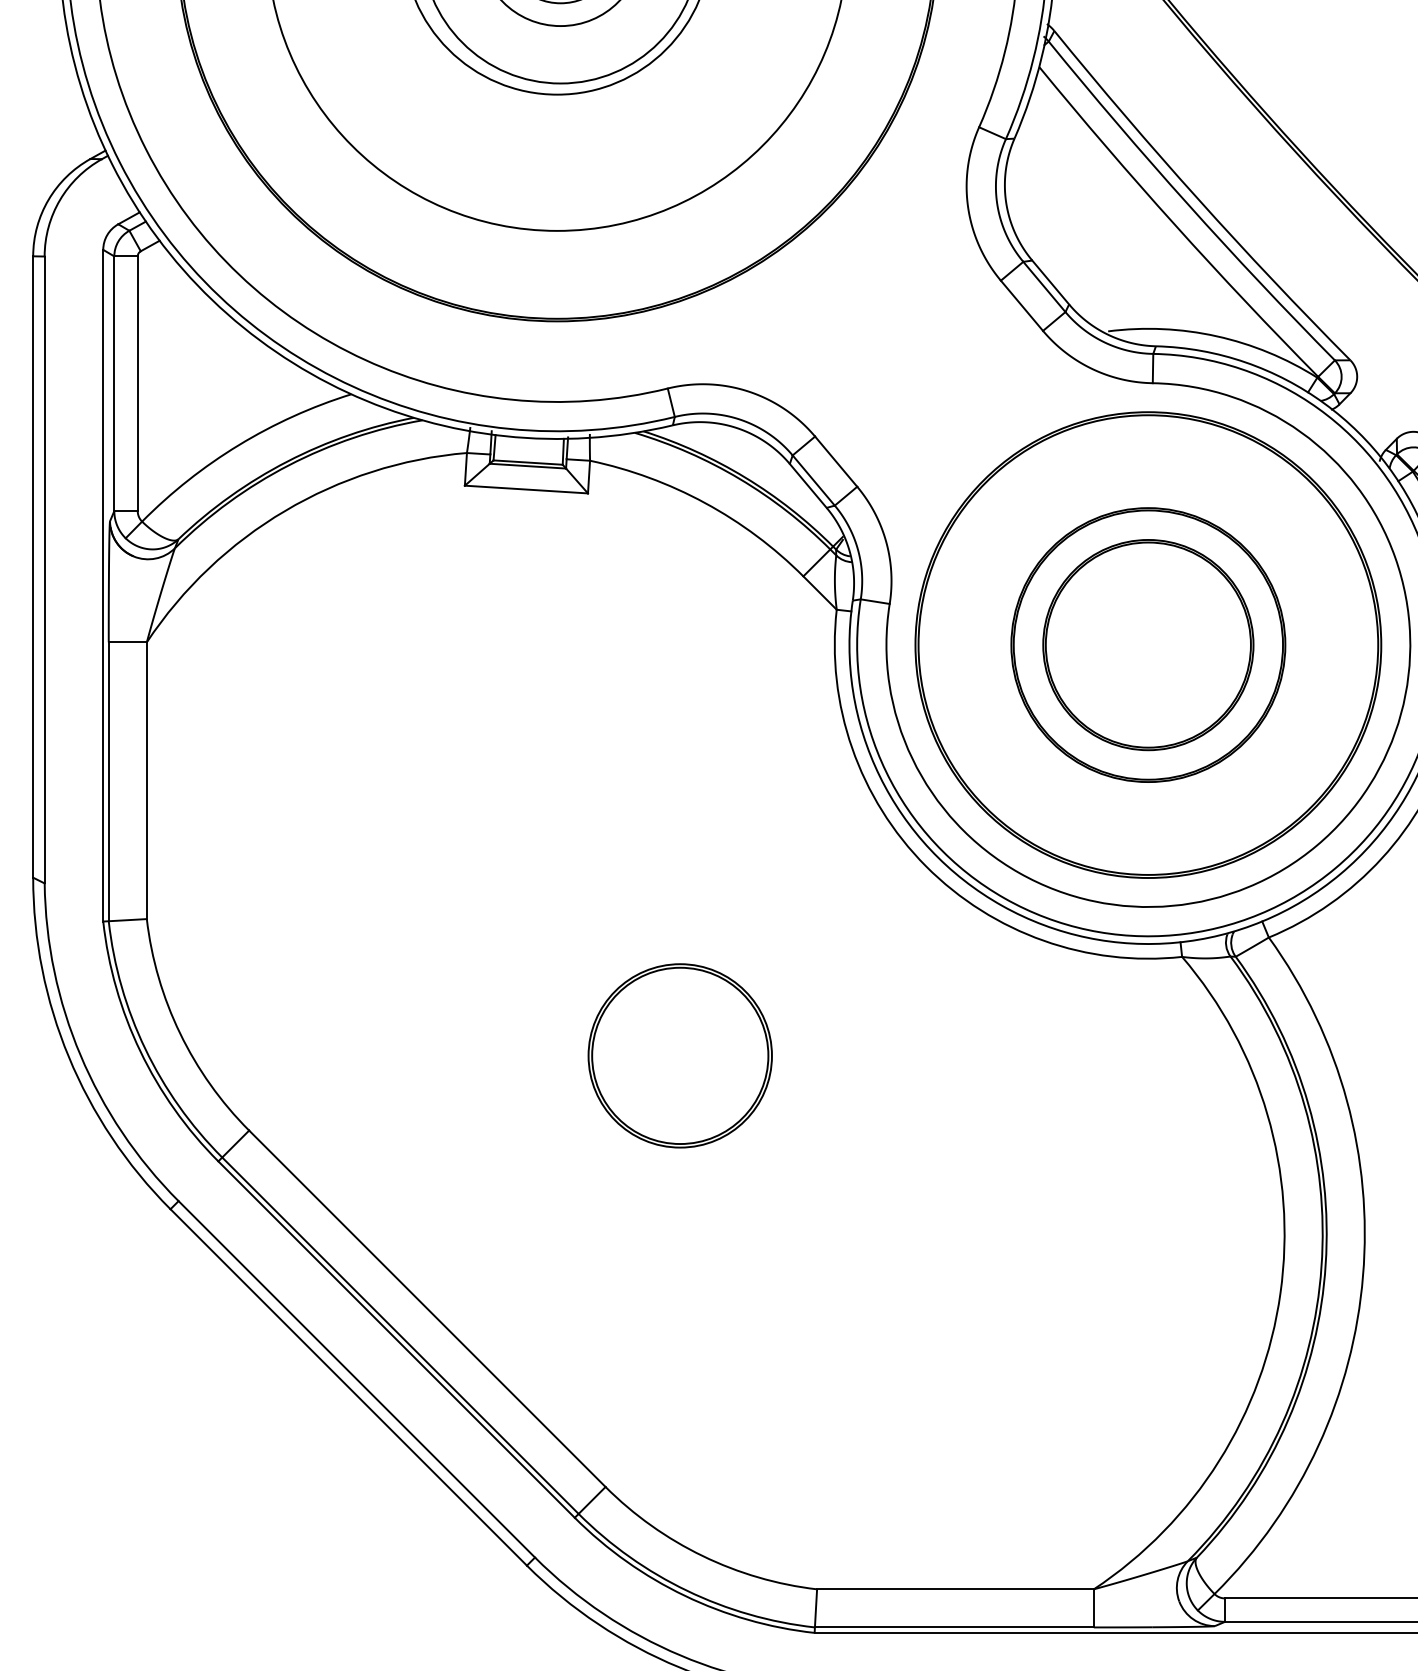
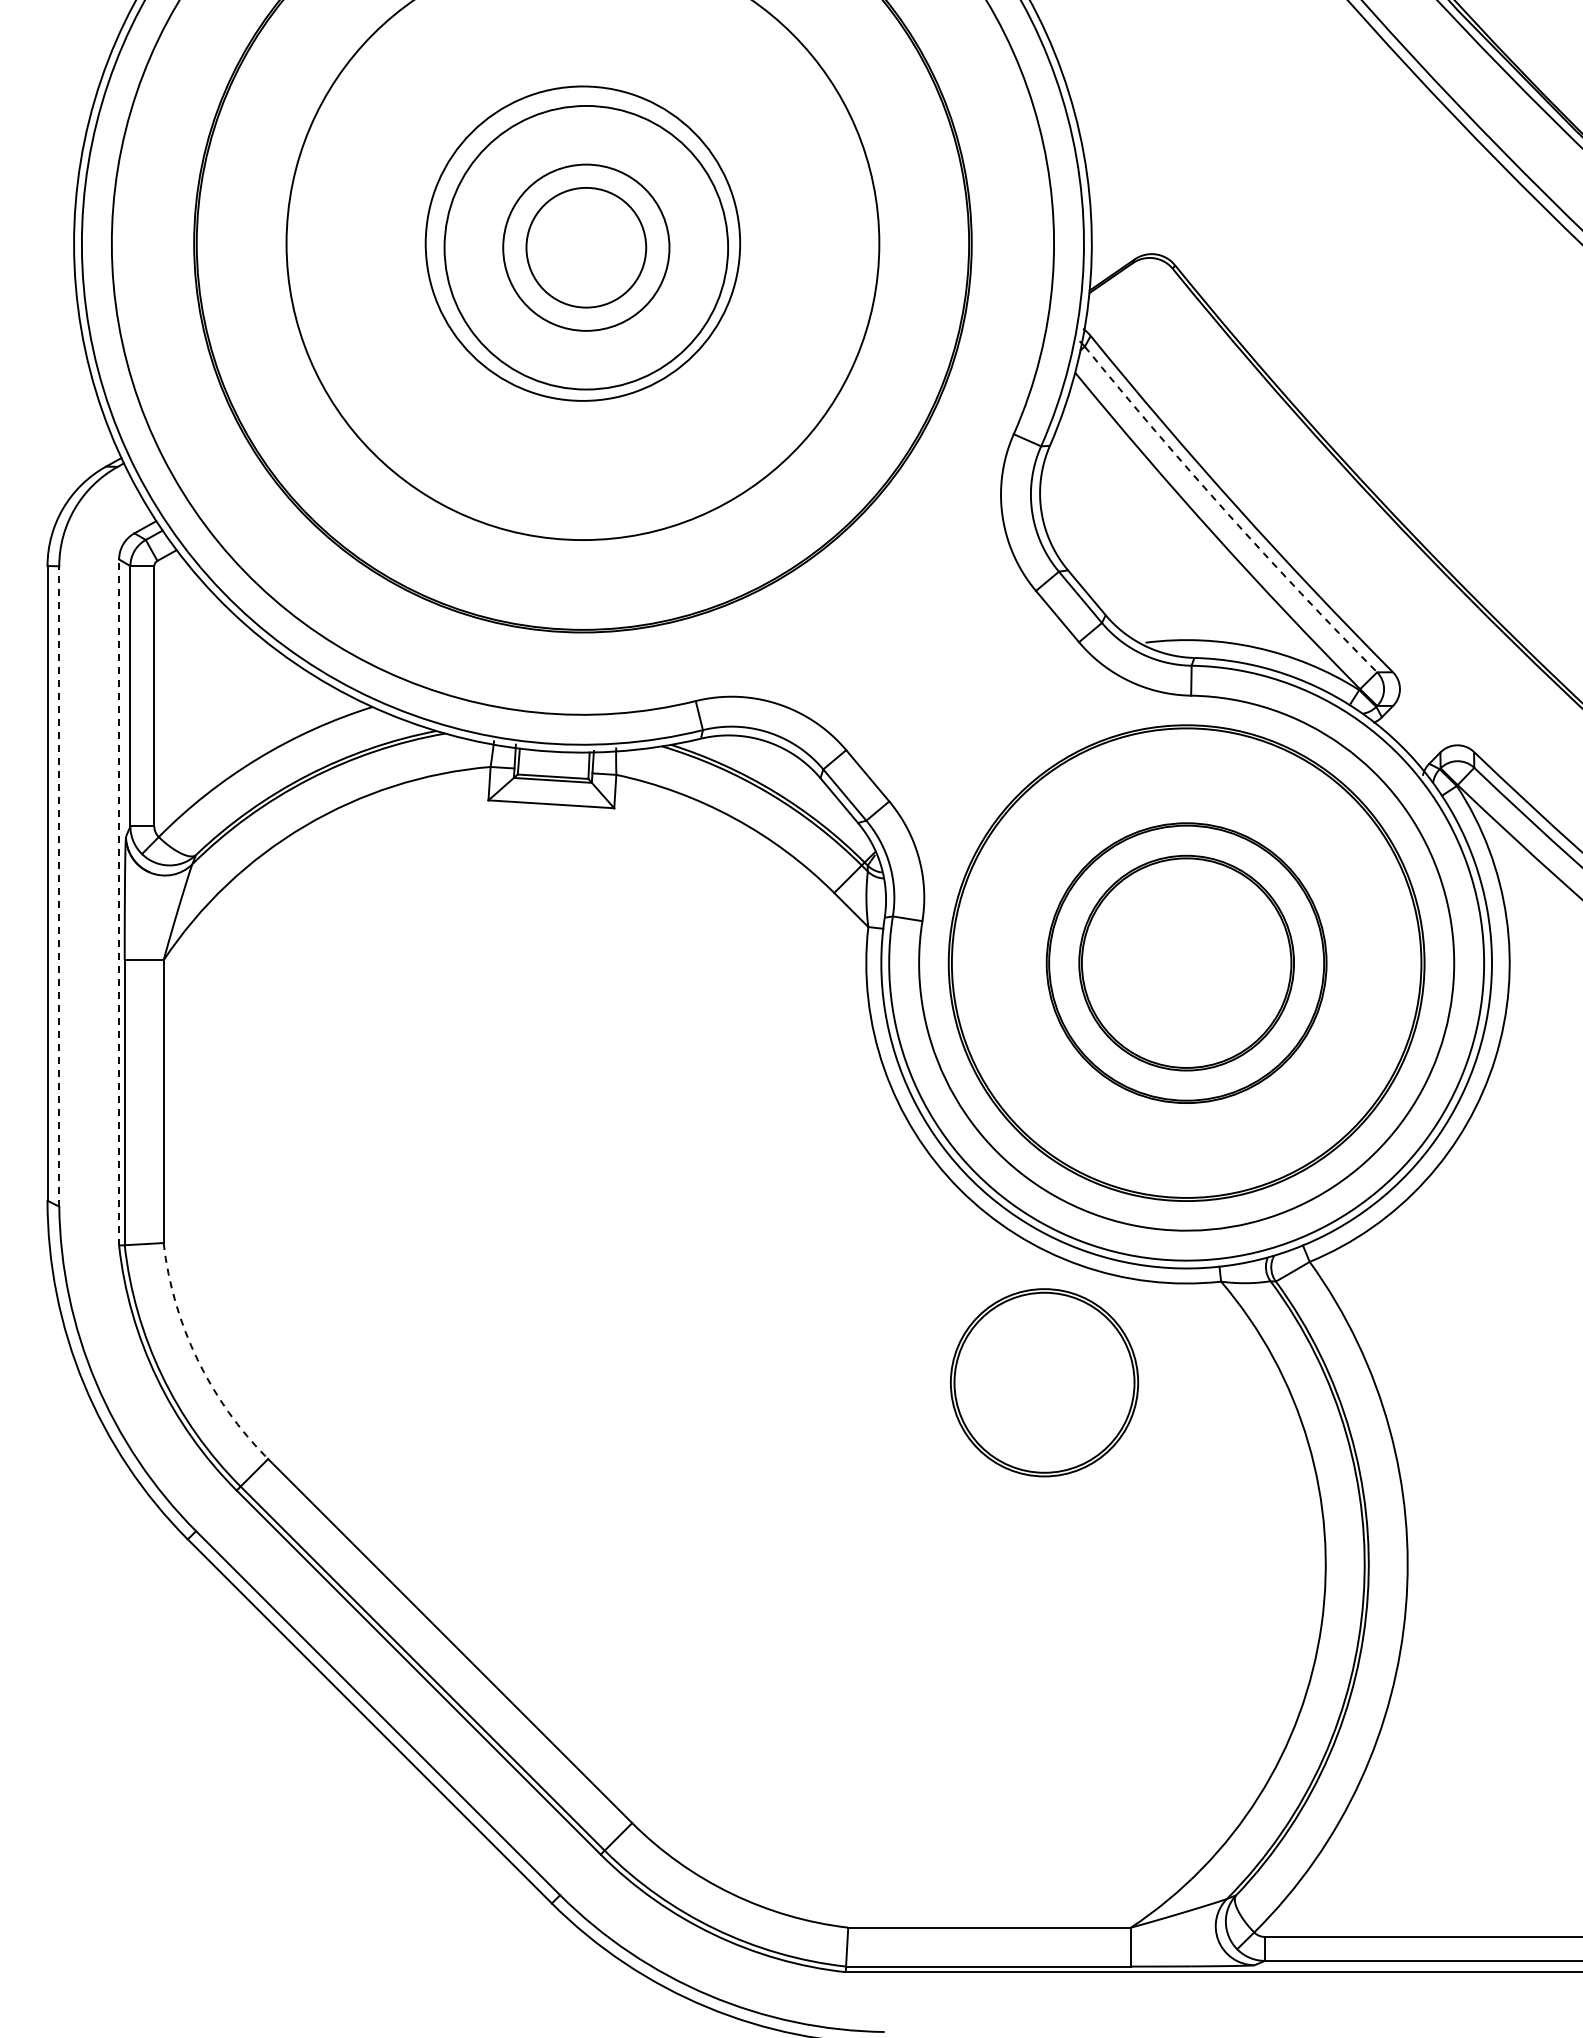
arc: (1188, 204) -> (1227, 513), solid -> dashed
line: (44, 569) -> (59, 885), solid -> dashed
line: (103, 585) -> (119, 902), solid -> dashed
arc: (179, 1033) -> (197, 1359), solid -> dashed
part: (680, 1055) -> (1044, 1382), moved

